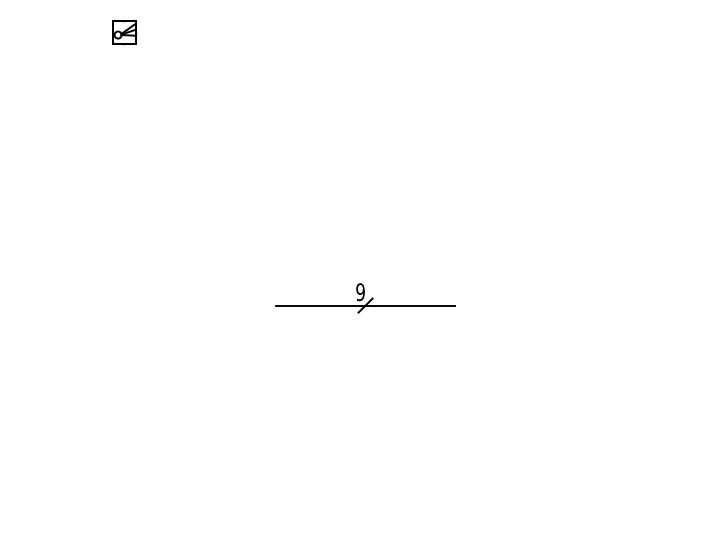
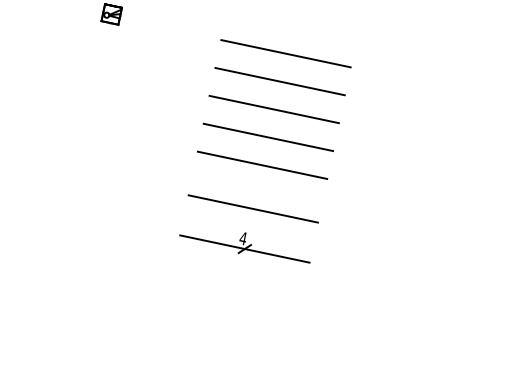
line: (365, 36) -> (285, 54), added
line: (365, 74) -> (280, 81), added
line: (365, 113) -> (274, 109), added
line: (365, 151) -> (268, 137), added
line: (365, 190) -> (262, 165), added
line: (365, 249) -> (253, 208), added
text: (360, 292) -> (243, 238), 9 -> 4

